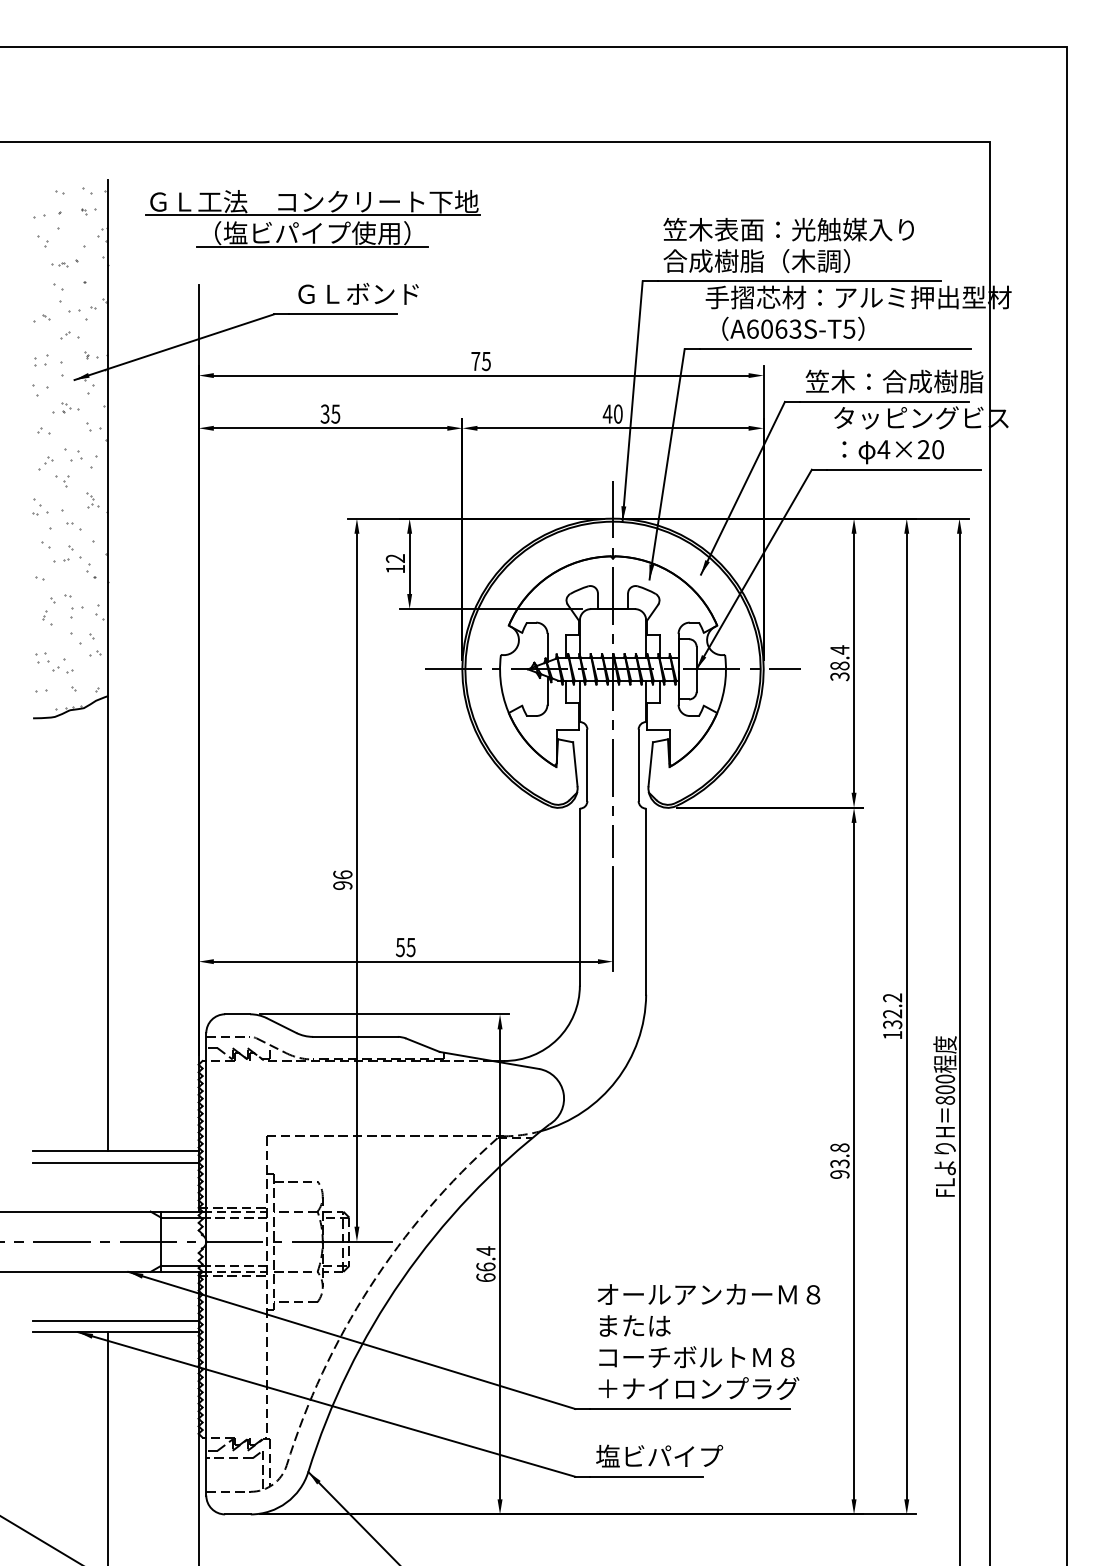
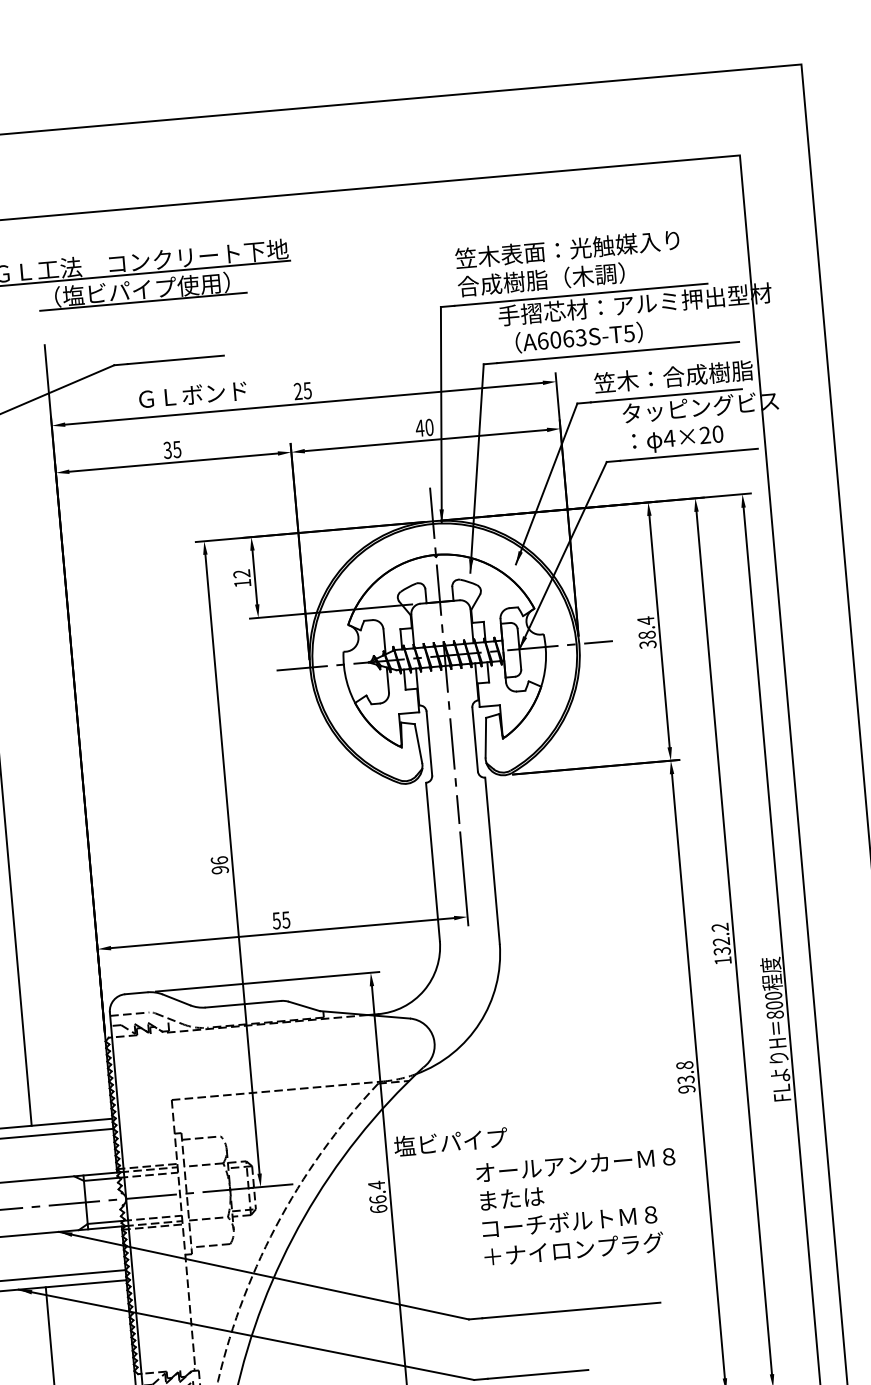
text: (358, 293) -> (192, 394), moved
text: (475, 360) -> (297, 390), 75 -> 25
text: (708, 1341) -> (578, 1206), moved
text: (659, 1455) -> (450, 1141), moved

